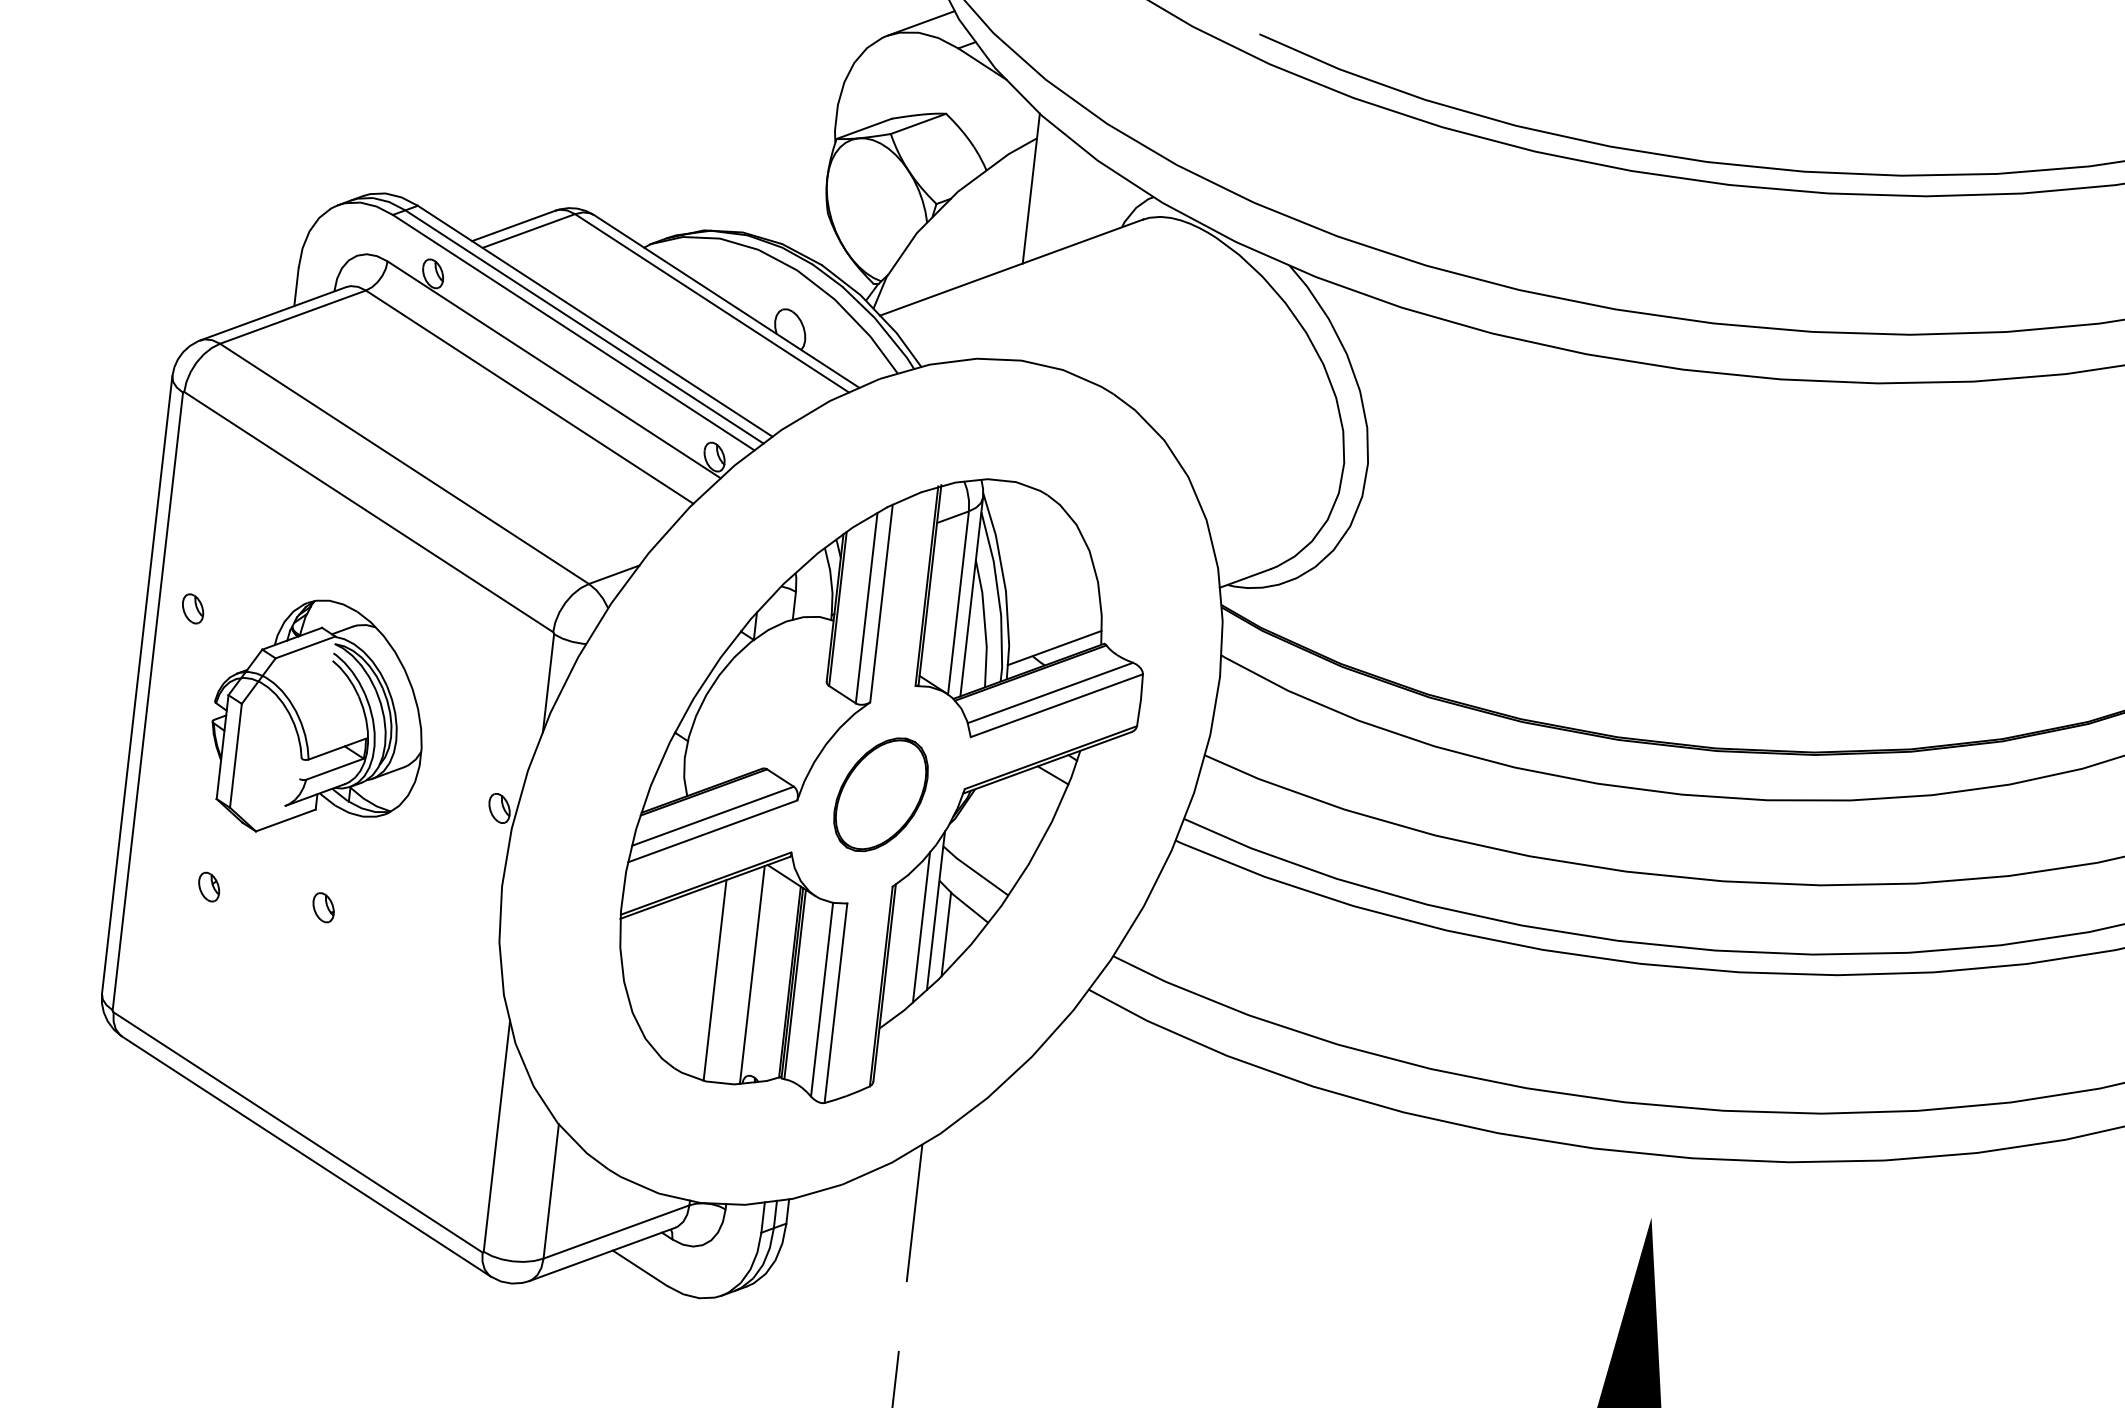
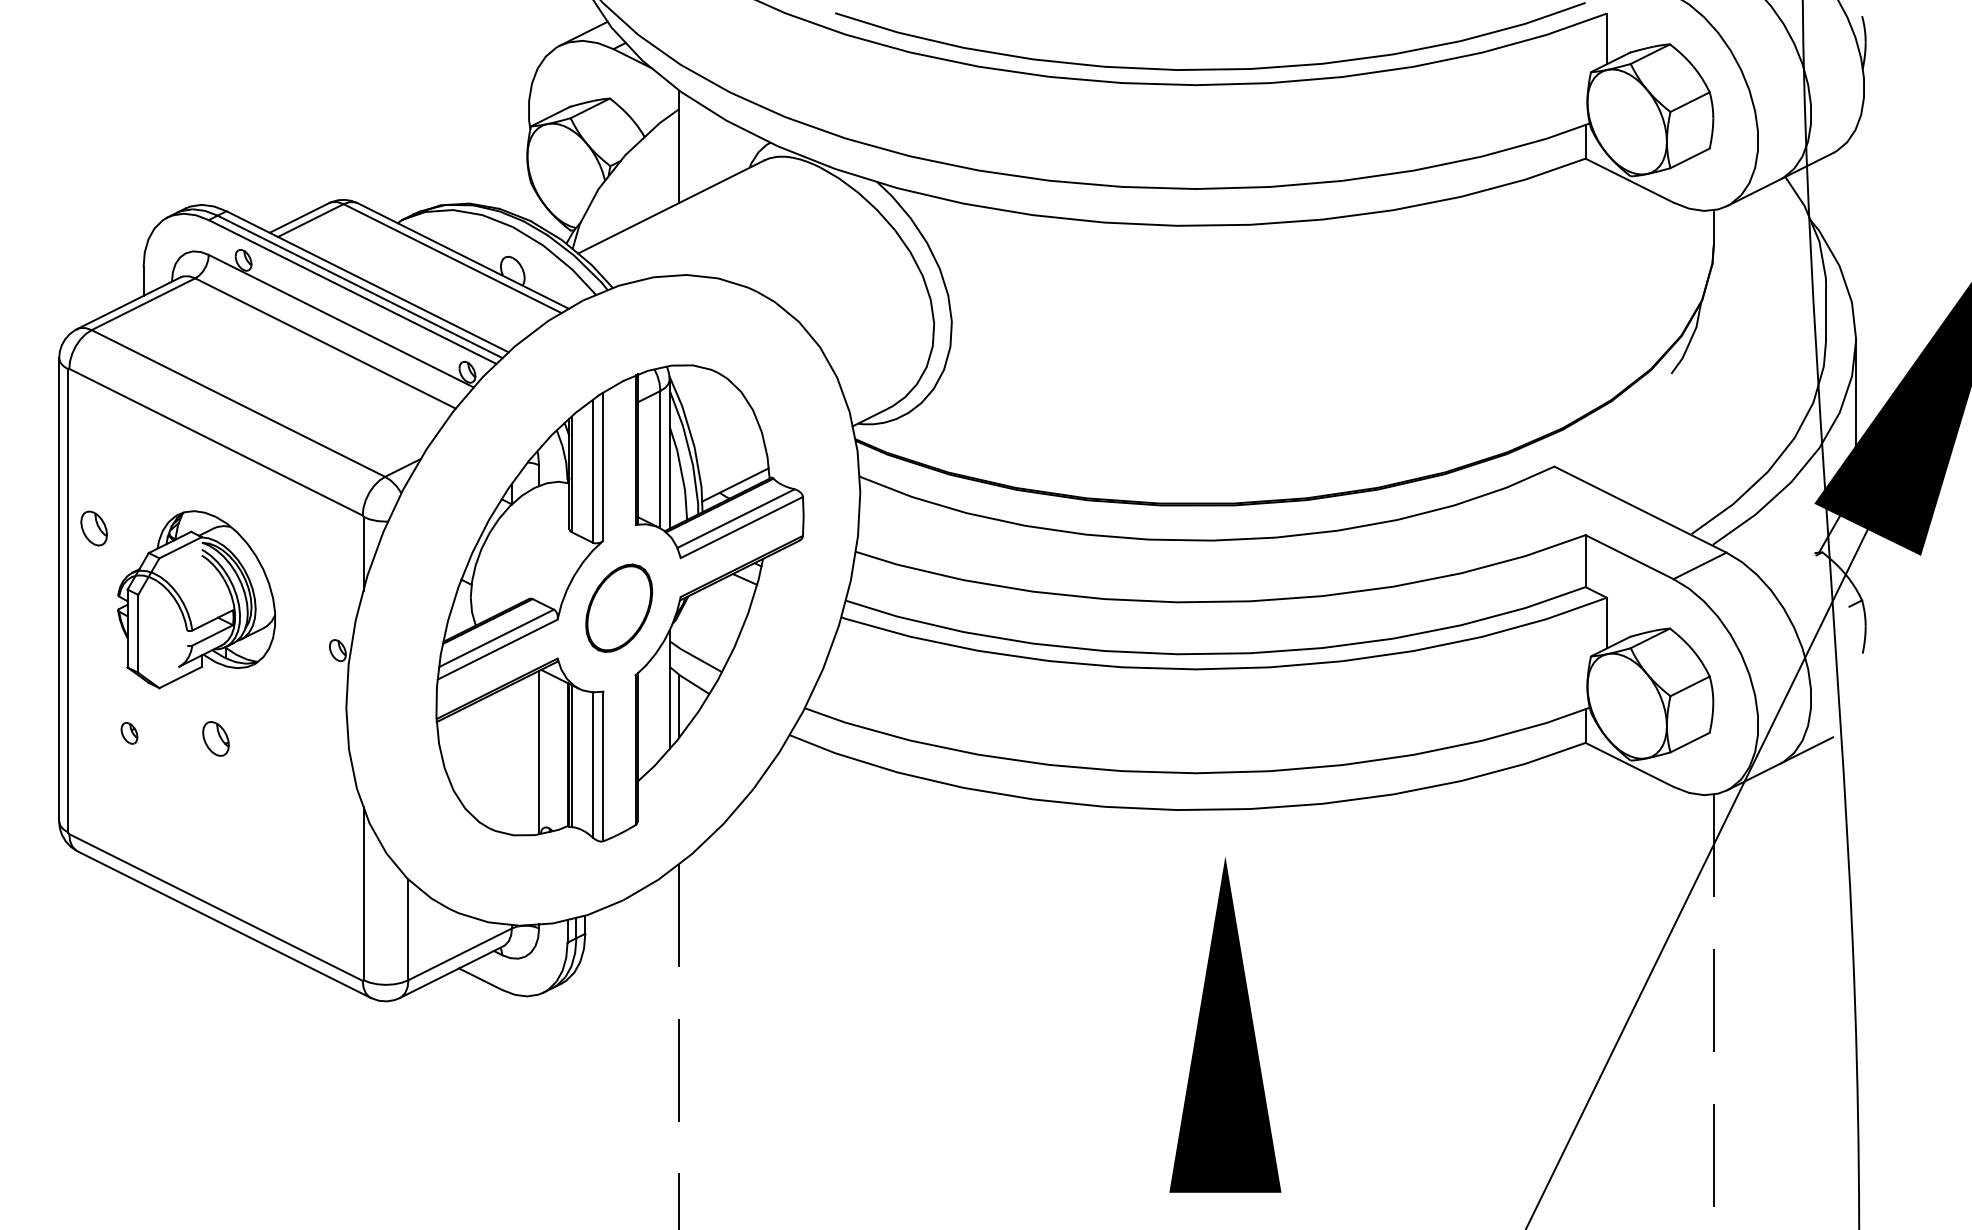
part: (192, 608) -> (93, 528), size x1.6
part: (323, 907) -> (215, 738), size x1.6
line: (921, 926) -> (660, 702), removed
line: (714, 979) -> (511, 759), removed

